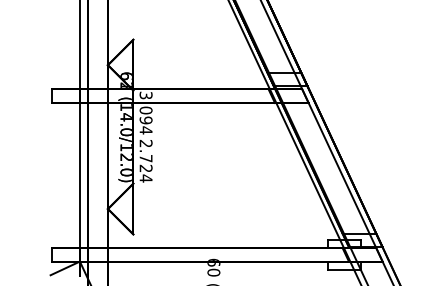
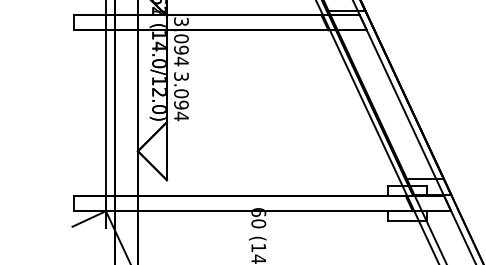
text: (145, 156) -> (180, 91), 2.724 -> 3.094

